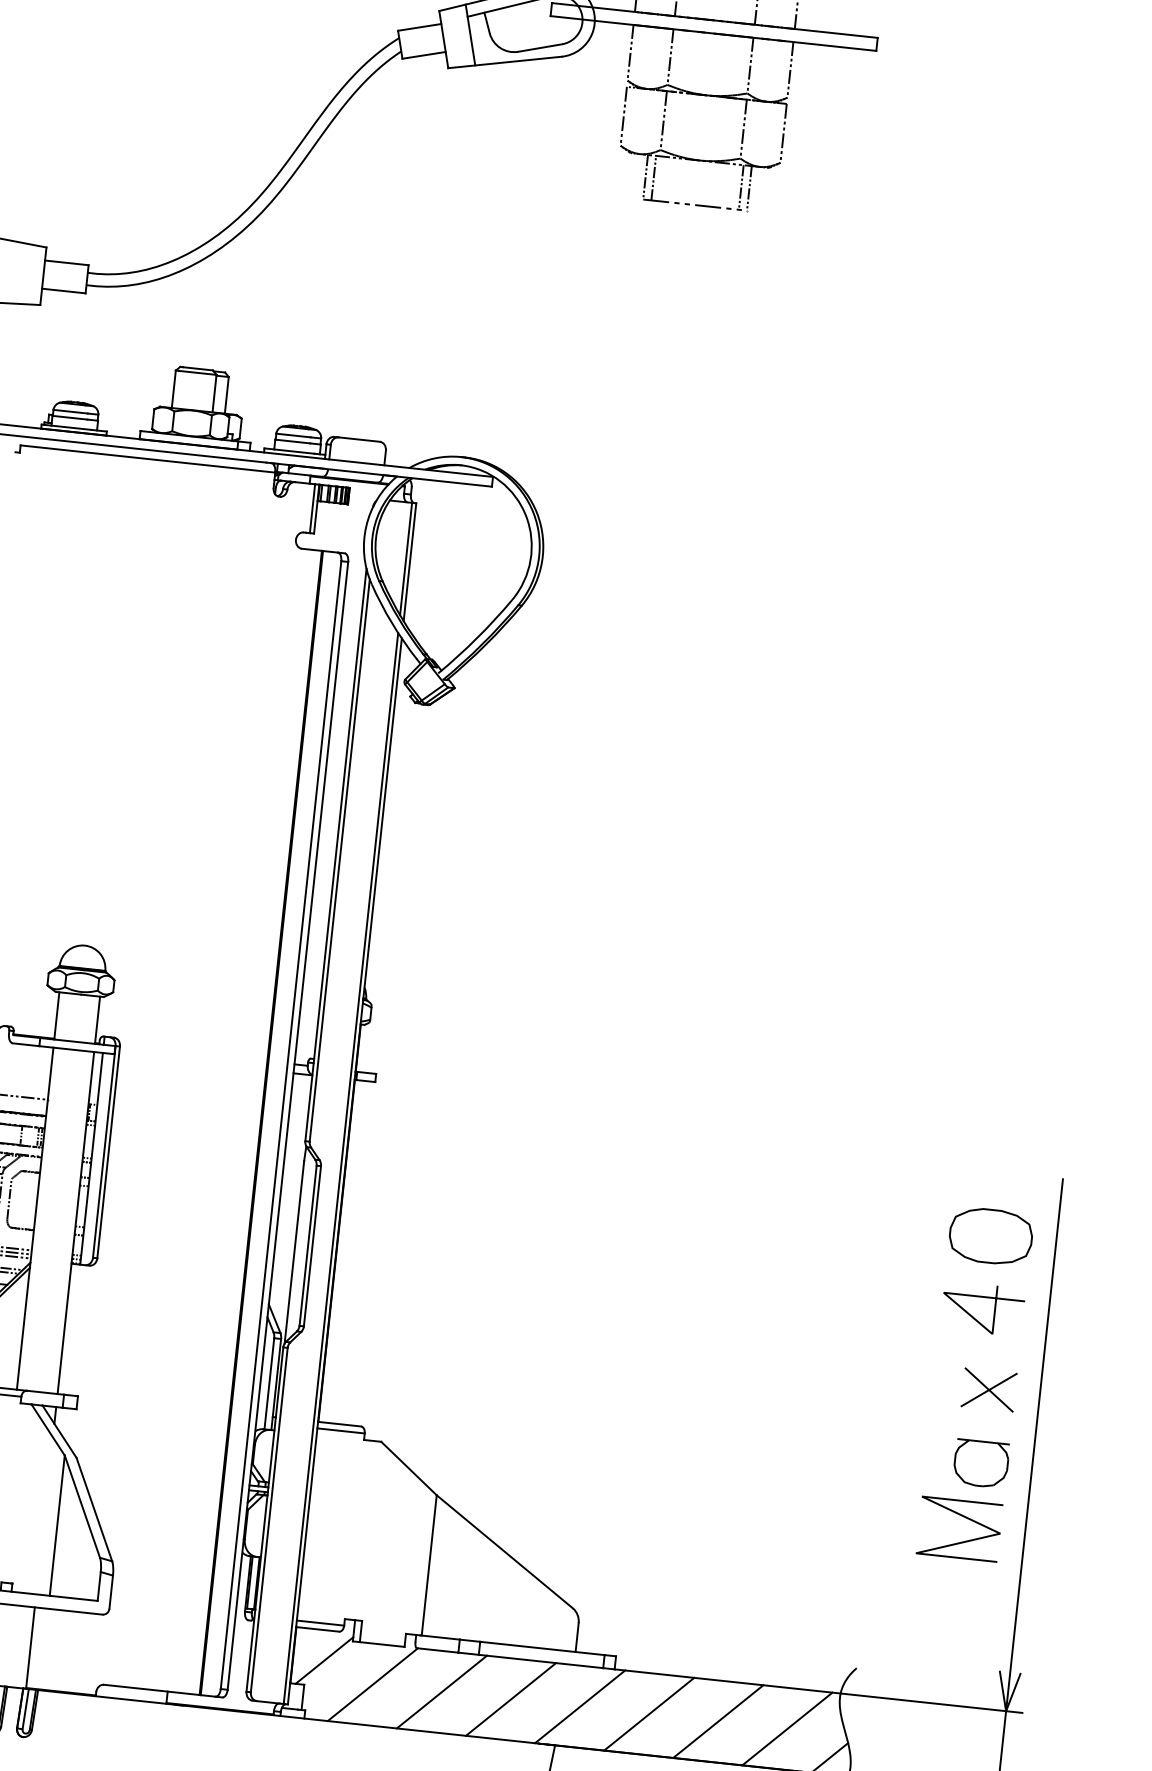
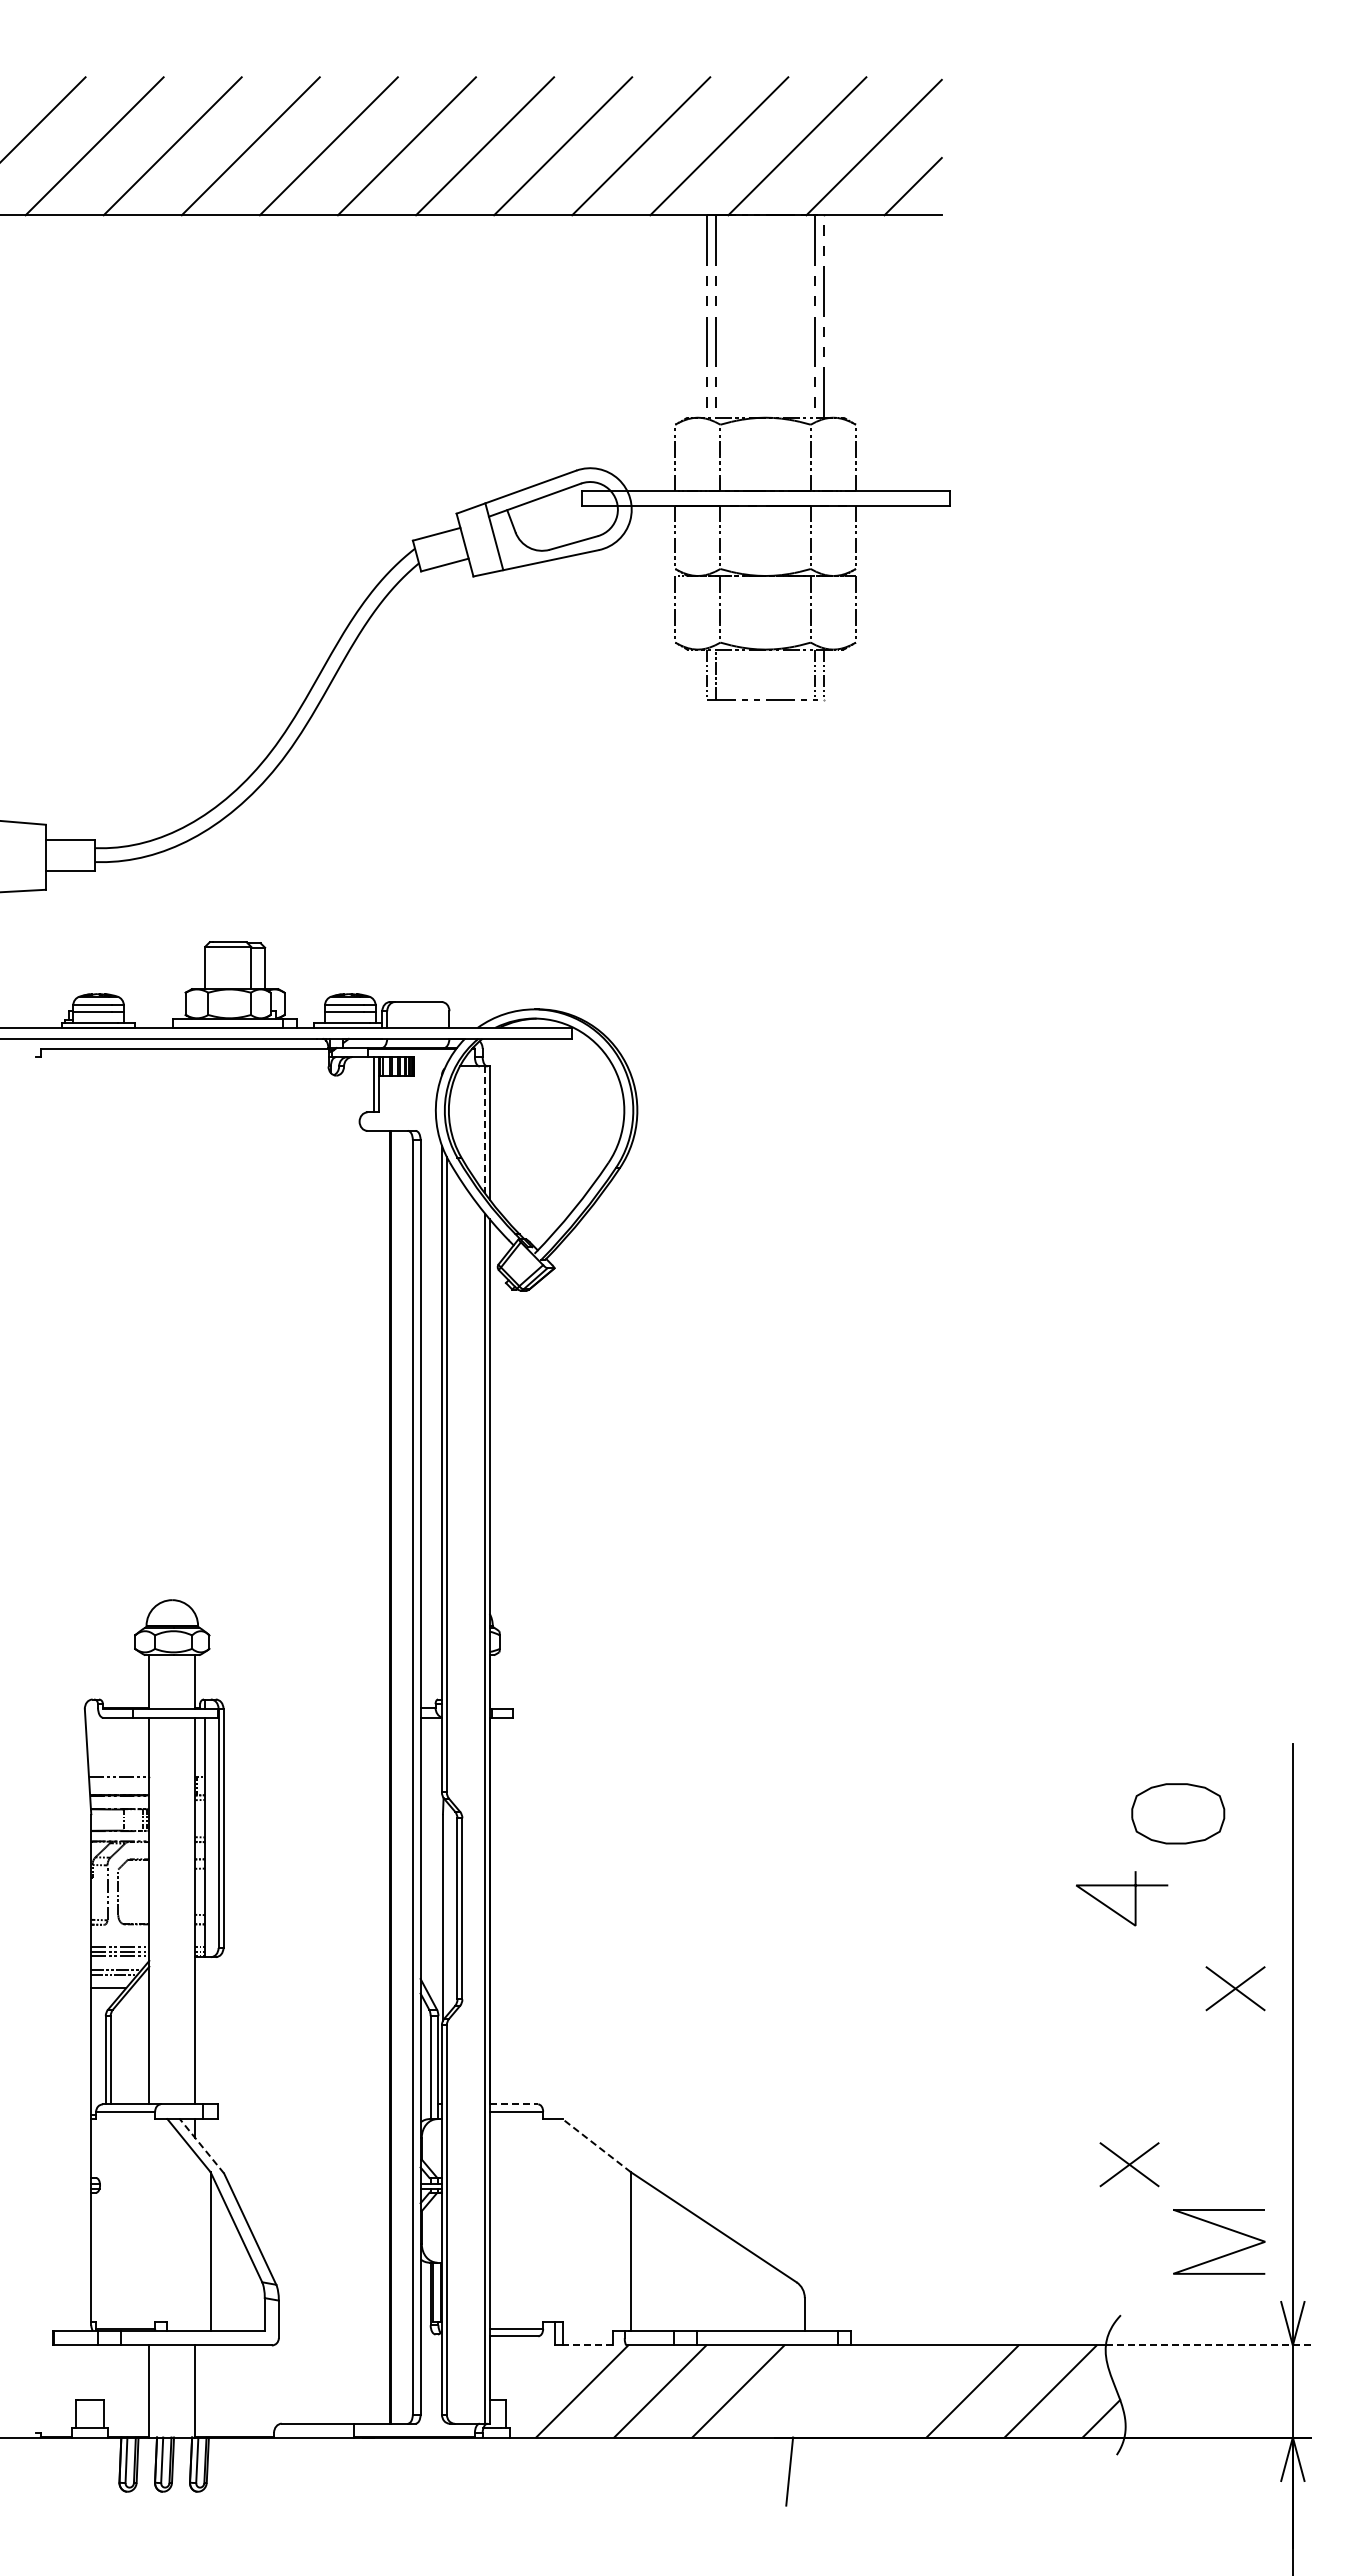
line: (405, 558) -> (484, 1129), solid -> dashed
part: (991, 1236) -> (1178, 1813), moved
line: (984, 1298) -> (1122, 1886), moved
line: (340, 1424) -> (514, 2104), solid -> dashed
line: (59, 1430) -> (201, 2145), solid -> dashed
part: (981, 1463) -> (1235, 2071), removed
line: (408, 1468) -> (596, 2145), solid -> dashed
part: (964, 1517) -> (1223, 2228), moved
part: (878, 1535) -> (1129, 2164), added
line: (381, 1644) -> (587, 2345), solid -> dashed
line: (323, 1659) -> (524, 2369), removed
line: (931, 1703) -> (1208, 2345), solid -> dashed
line: (580, 1706) -> (816, 2391), removed
line: (649, 1714) -> (894, 2391), removed

